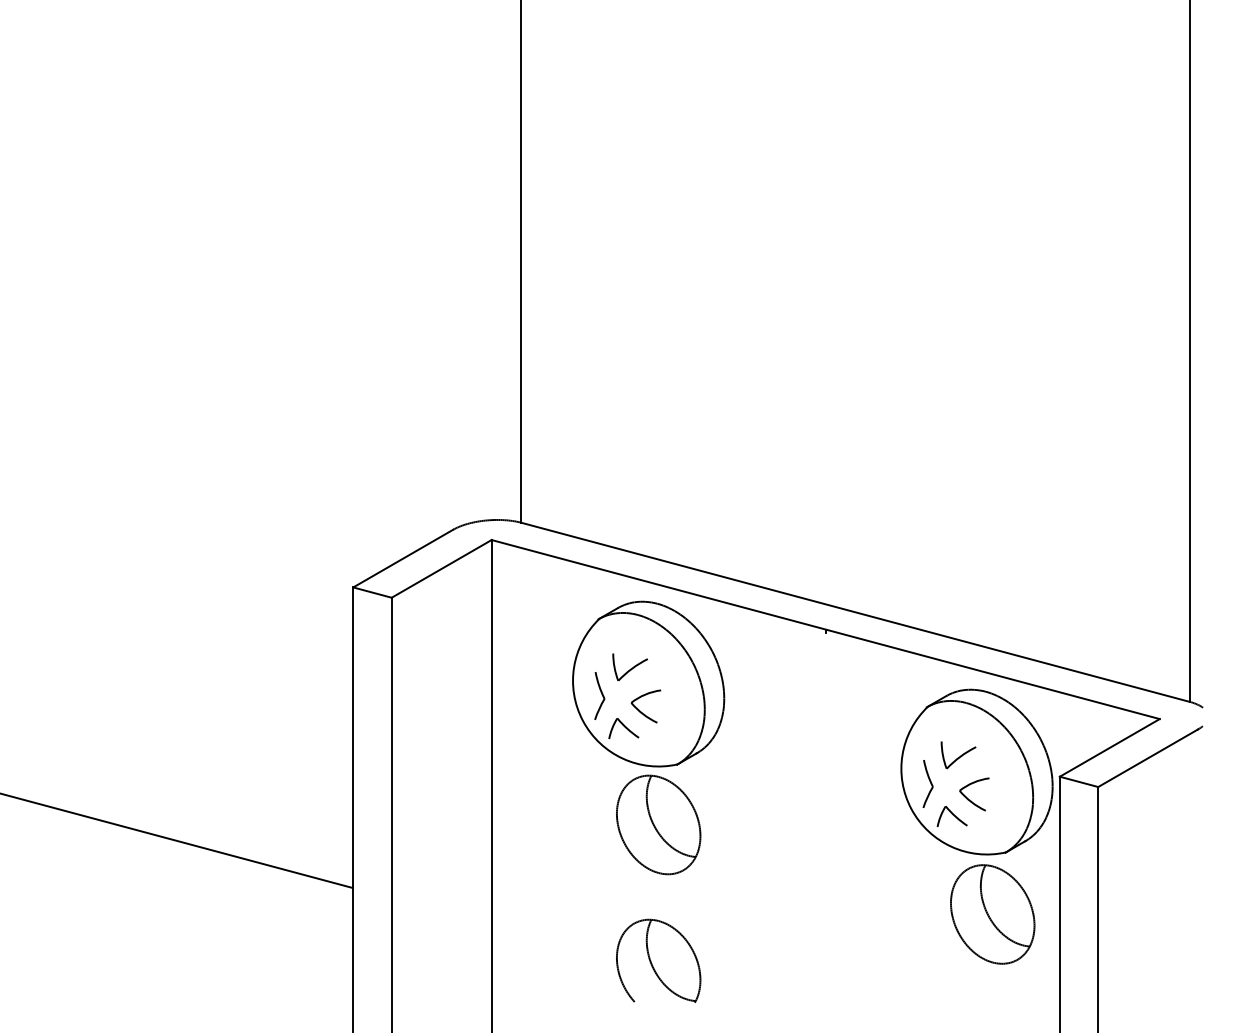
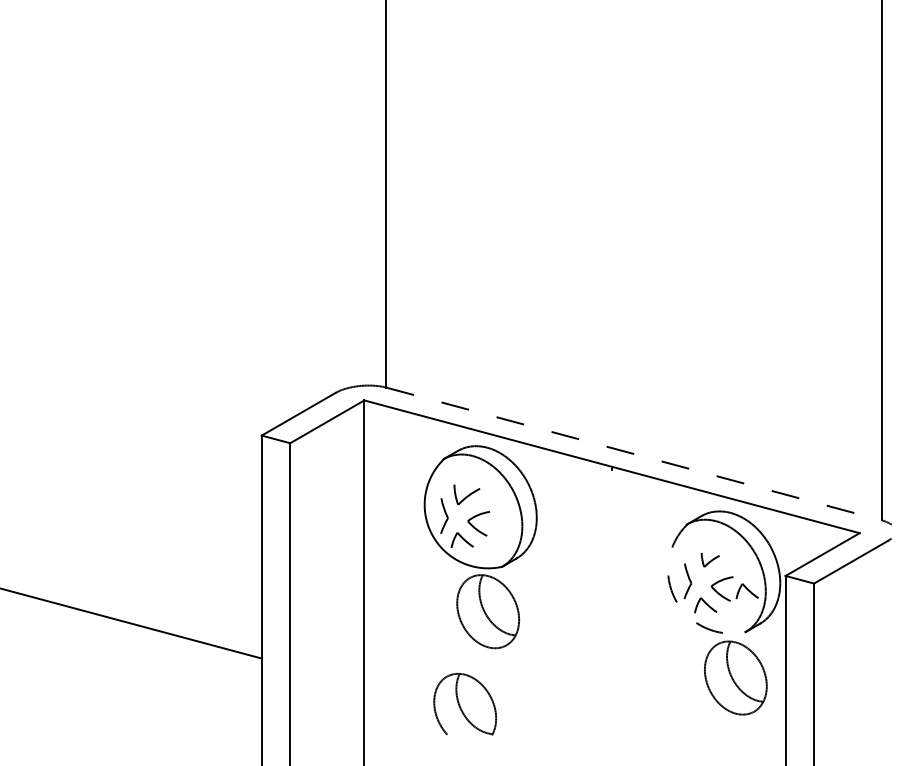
line: (855, 612) -> (634, 454), solid -> dashed
part: (958, 755) -> (710, 560), size x0.7
part: (1007, 797) -> (746, 591), added
arc: (911, 809) -> (675, 600), solid -> dashed
part: (658, 960) -> (465, 704), moved

